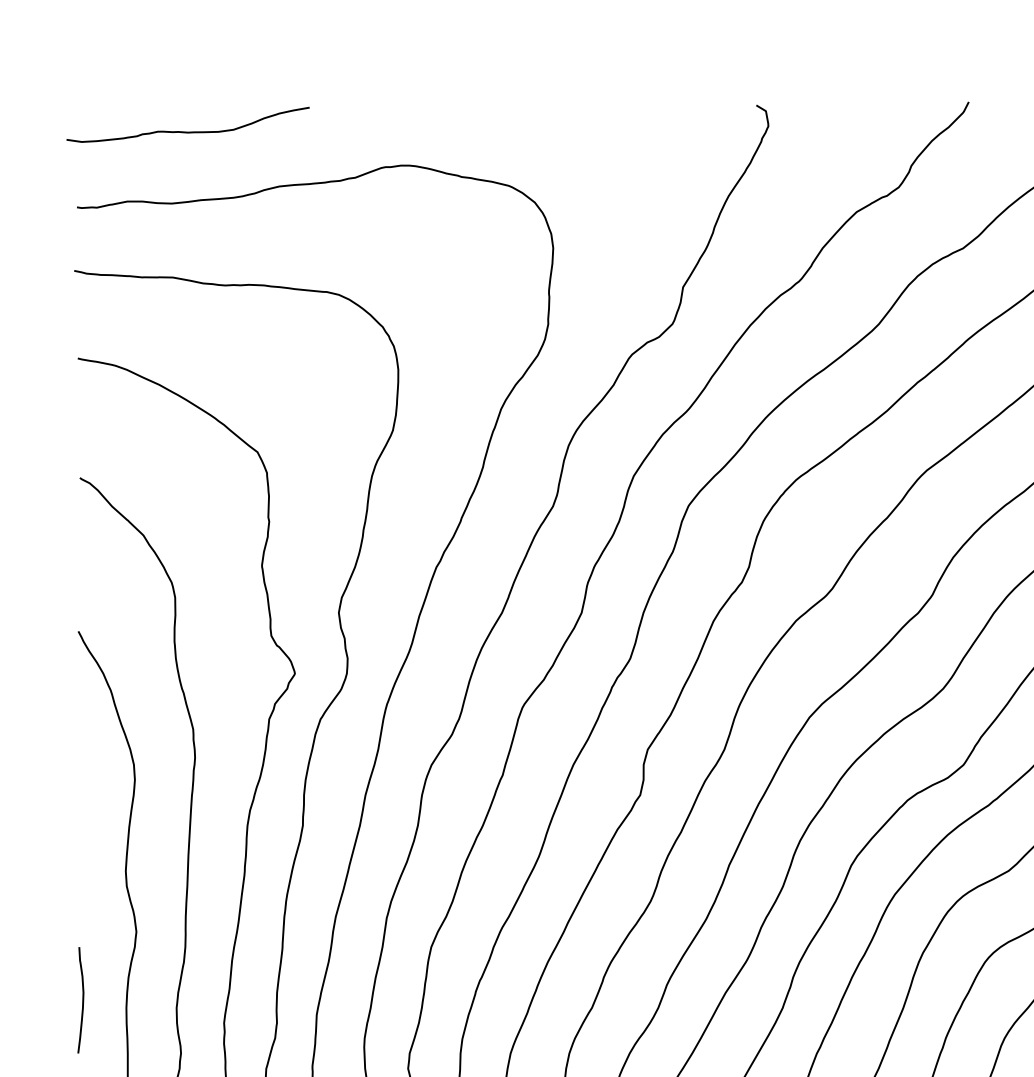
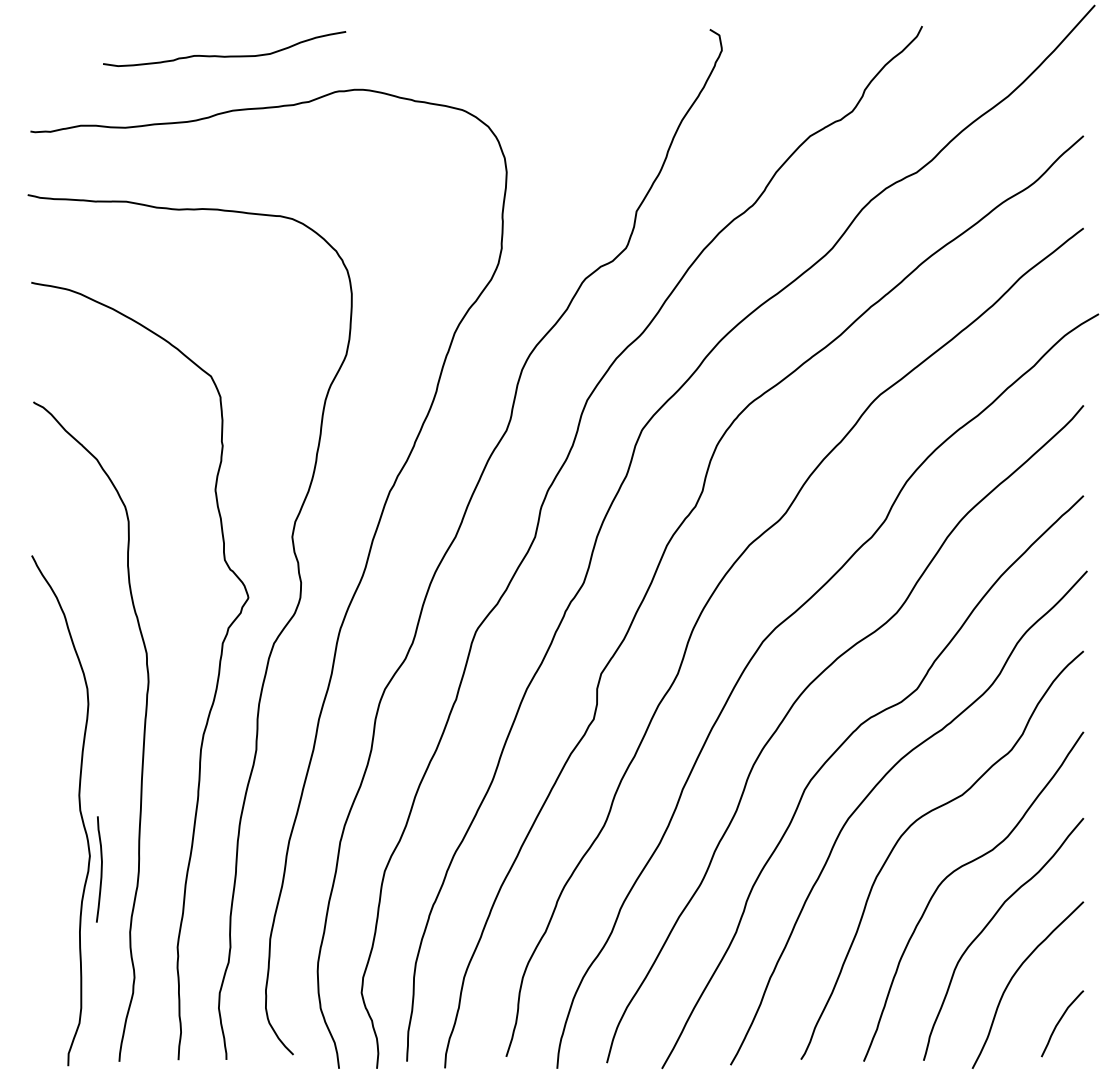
curve: (188, 131) -> (224, 55), moved
curve: (82, 1000) -> (100, 869), moved

